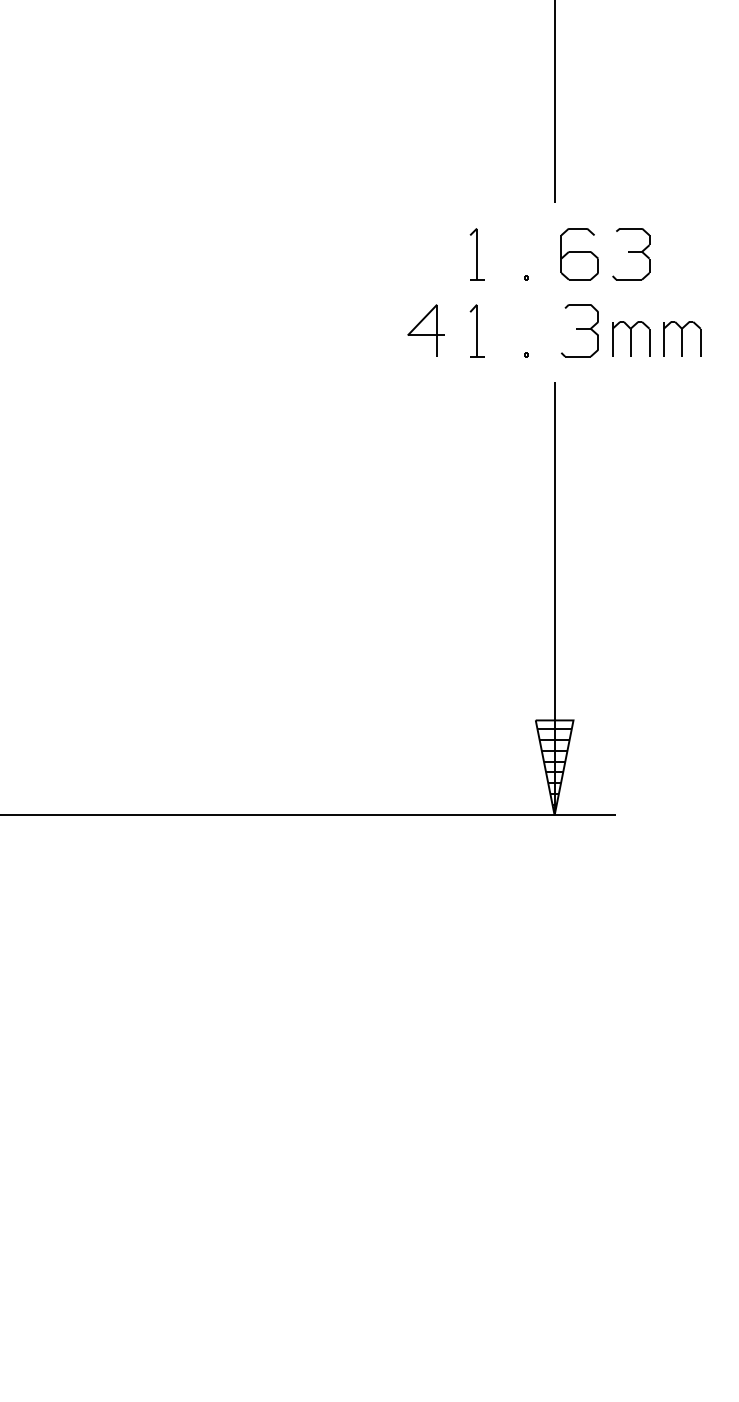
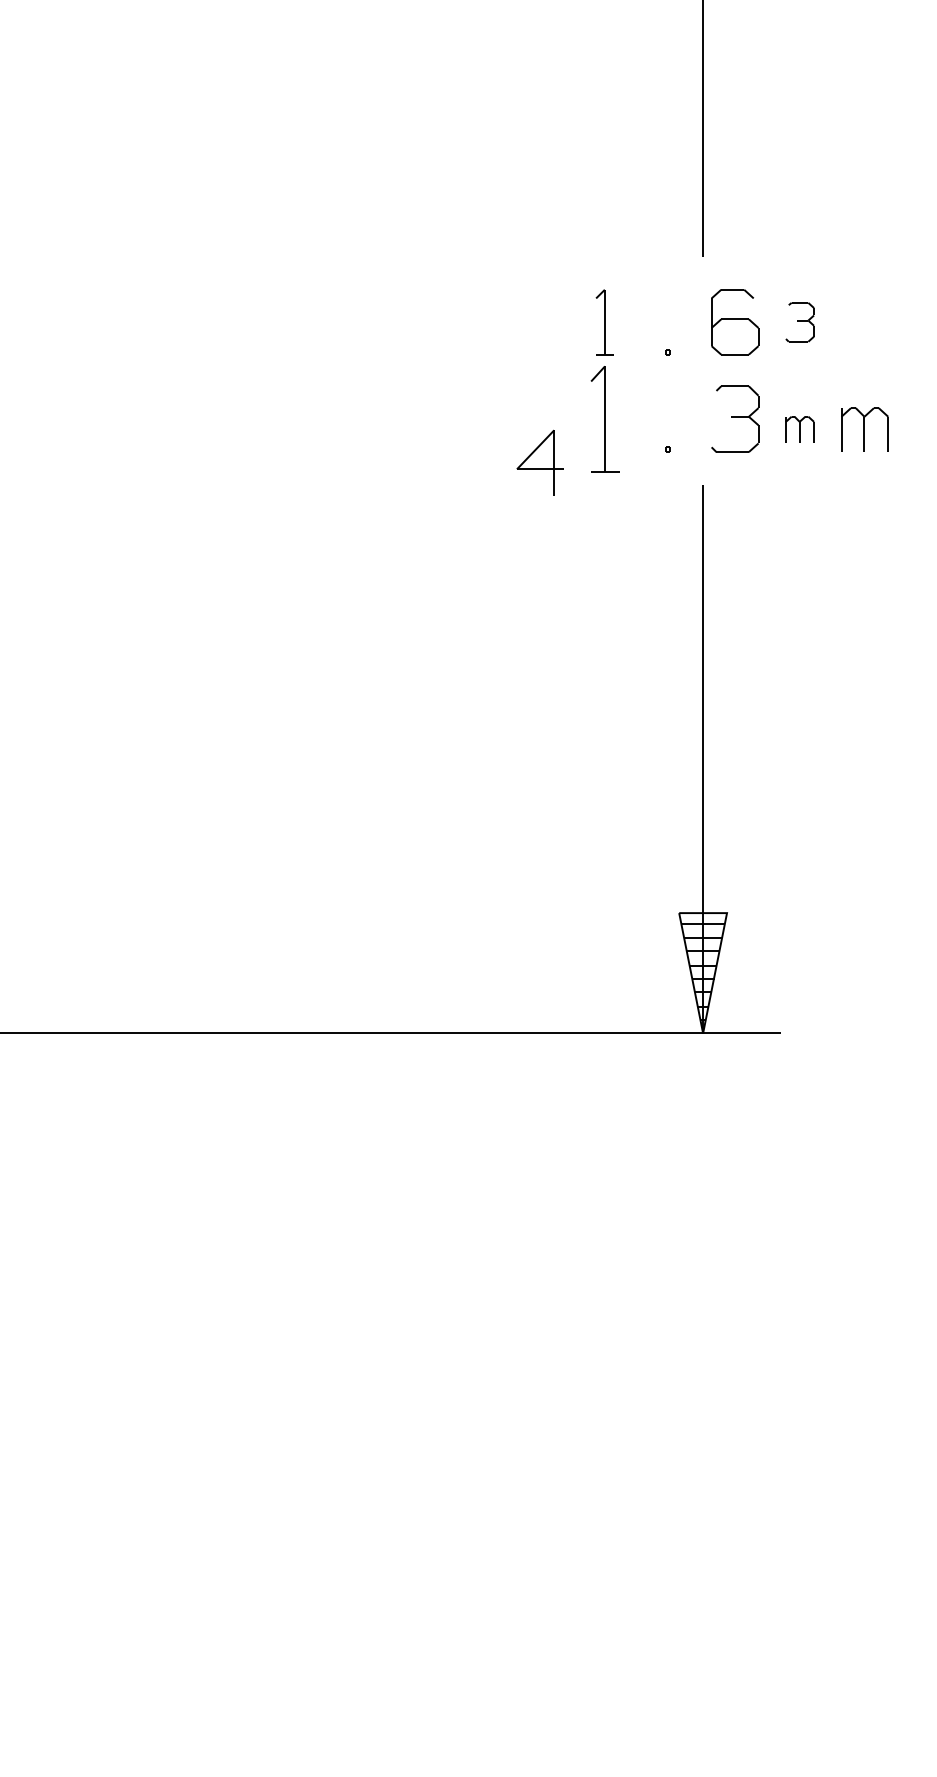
part: (630, 254) -> (799, 322), size x0.6
part: (425, 330) -> (539, 462), moved
part: (476, 330) -> (604, 419), size x1.6
part: (630, 338) -> (799, 429), size x0.6

